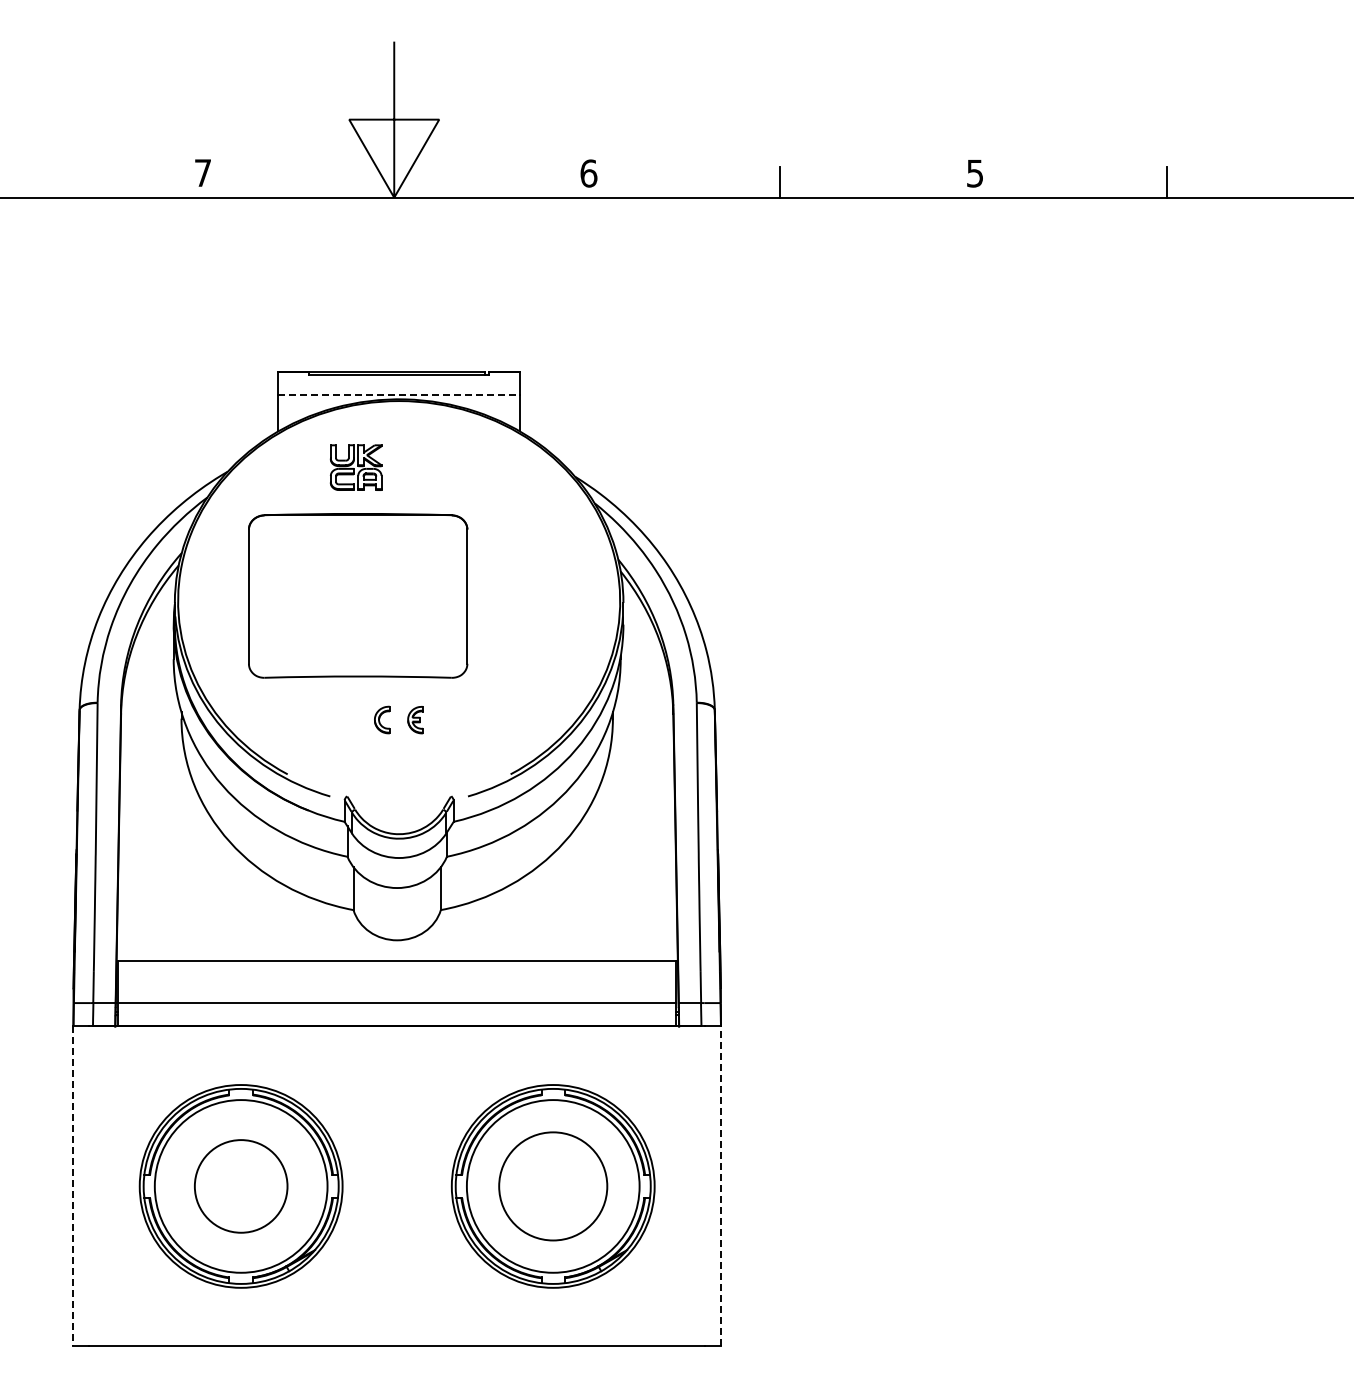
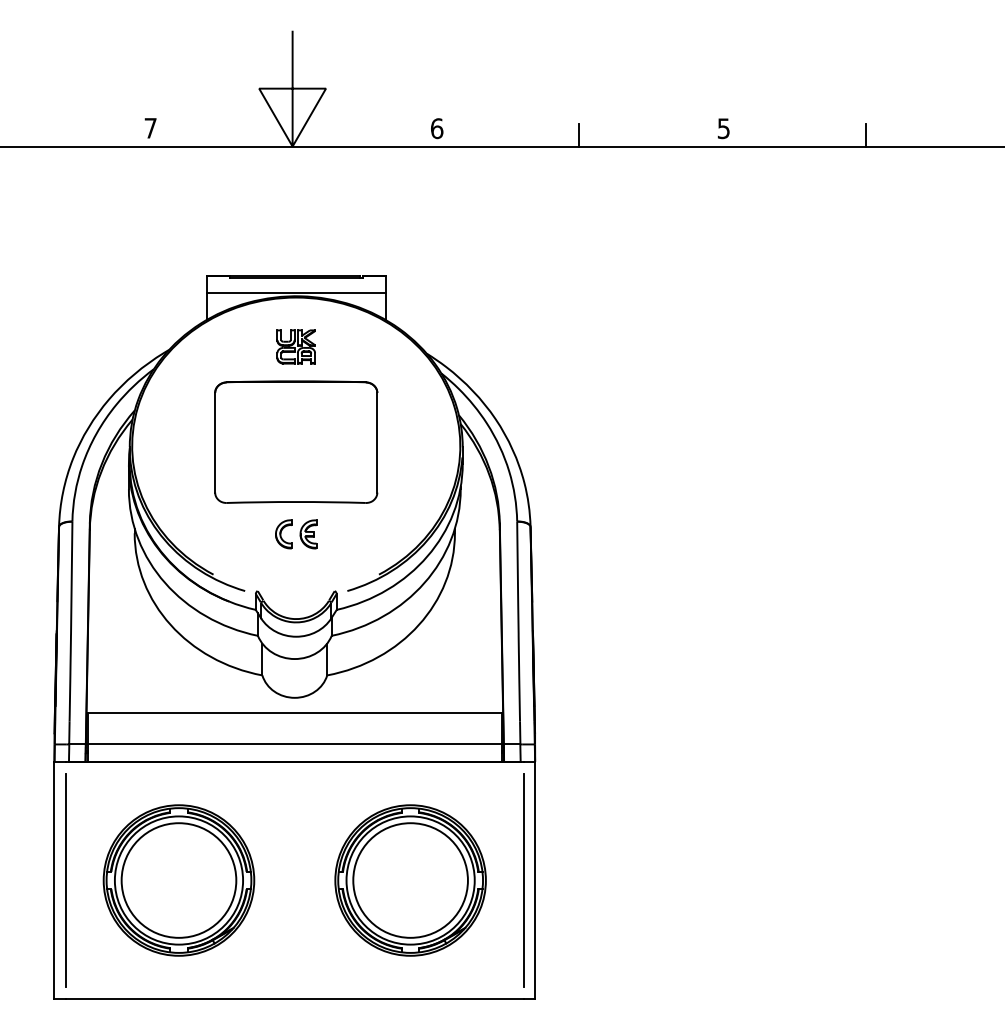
line: (399, 394) -> (296, 292), dashed -> solid
part: (355, 467) -> (295, 346), moved
part: (358, 595) -> (296, 441), moved
part: (381, 719) -> (283, 533), size x1.43
part: (415, 719) -> (308, 533), size x1.43
line: (73, 1186) -> (54, 880), dashed -> solid
line: (89, 1186) -> (66, 880), added
circle: (240, 1186) -> (178, 880), size x1.67
circle: (553, 1186) -> (410, 880), size x1.43
line: (705, 1186) -> (523, 880), added
line: (720, 1186) -> (534, 880), dashed -> solid

